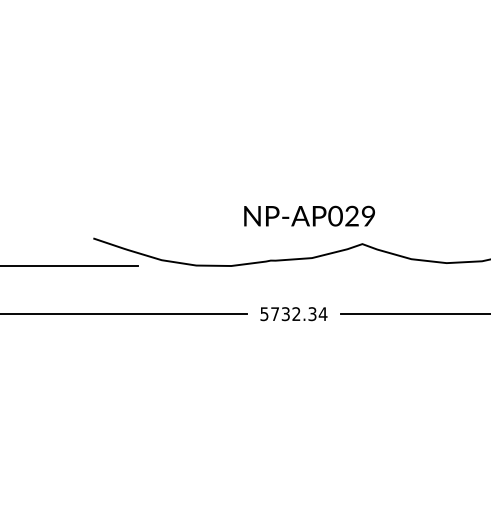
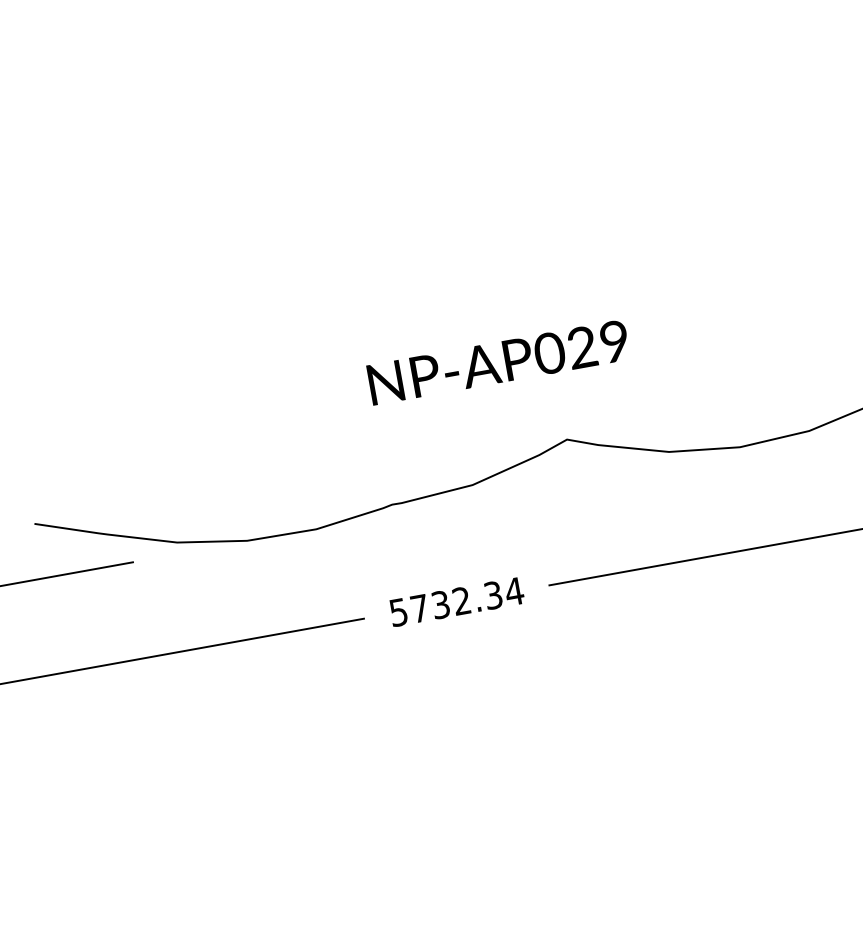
text: (309, 215) -> (498, 361), moved

